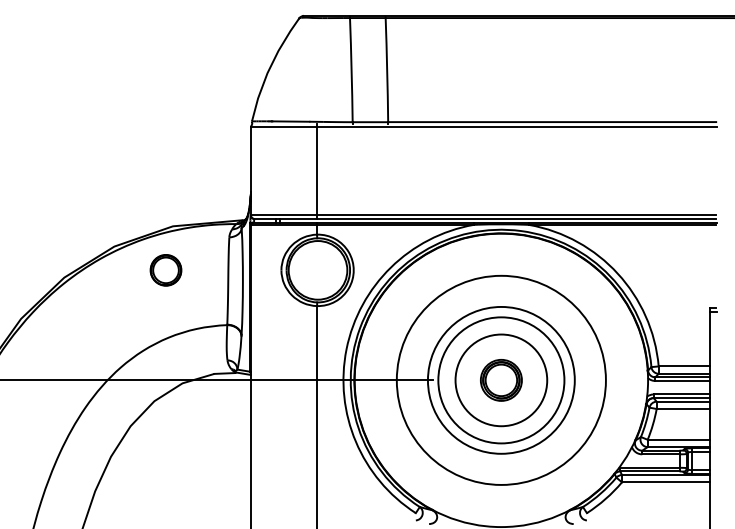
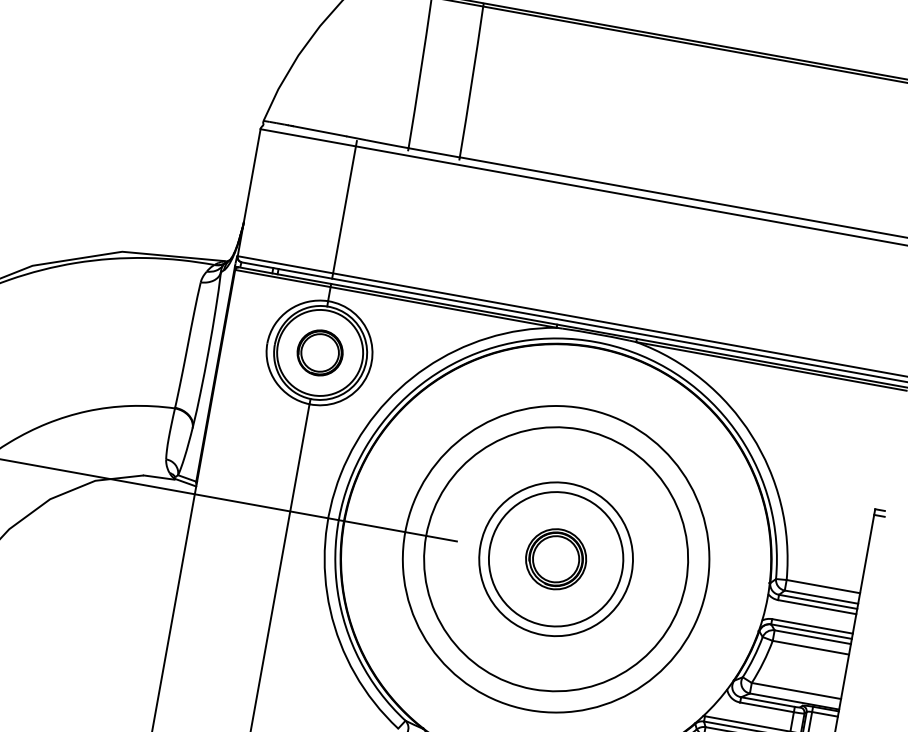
part: (165, 270) -> (319, 353), moved
circle: (500, 379) -> (555, 557), size x0.71
circle: (501, 380) -> (556, 559), size x1.43

